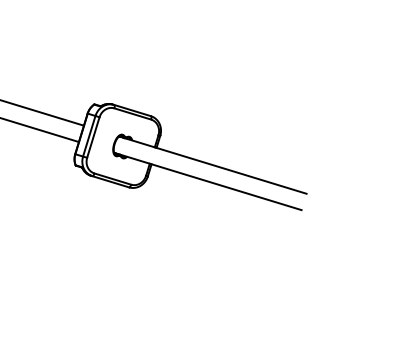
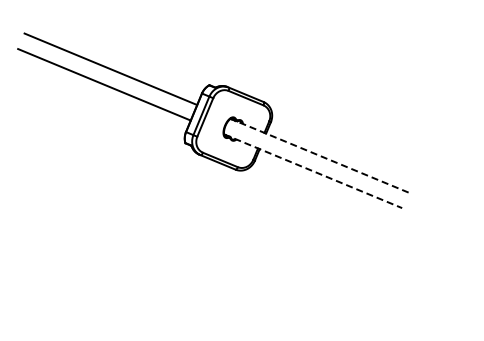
line: (212, 164) -> (319, 155), solid -> dashed
line: (208, 181) -> (313, 171), solid -> dashed

